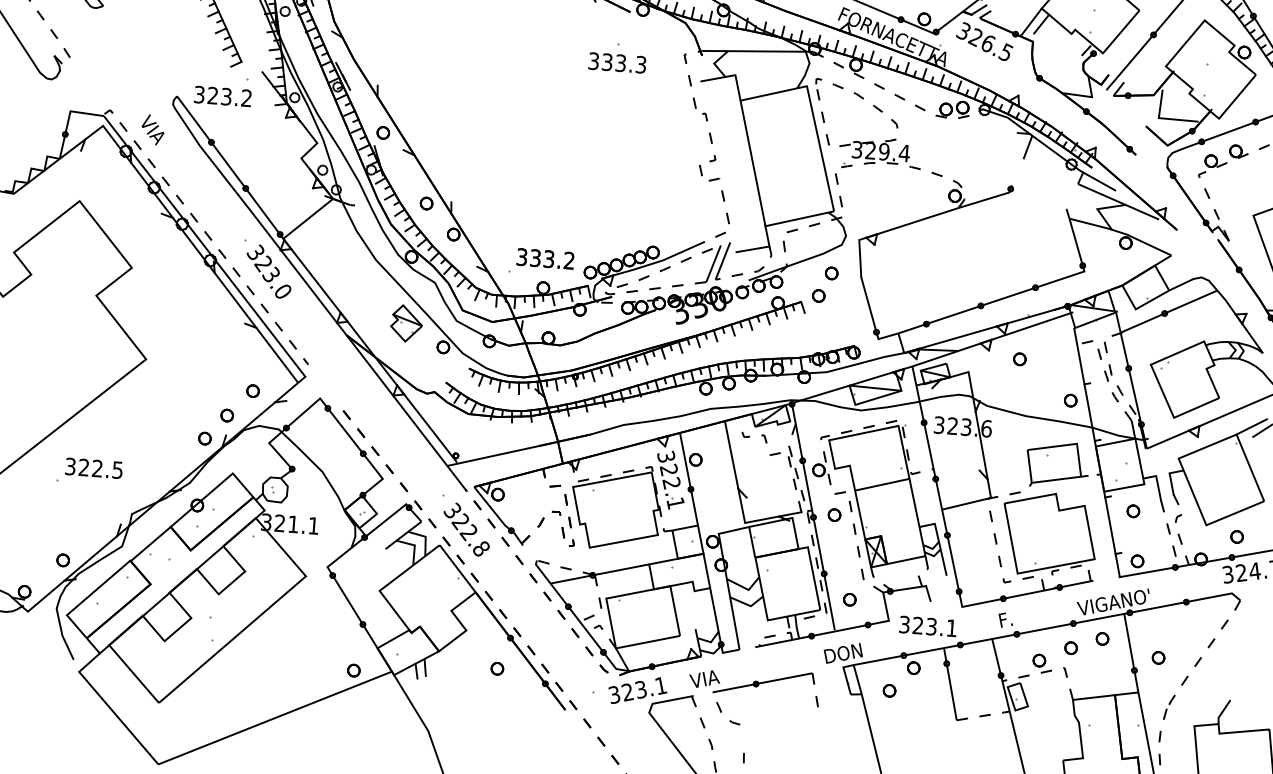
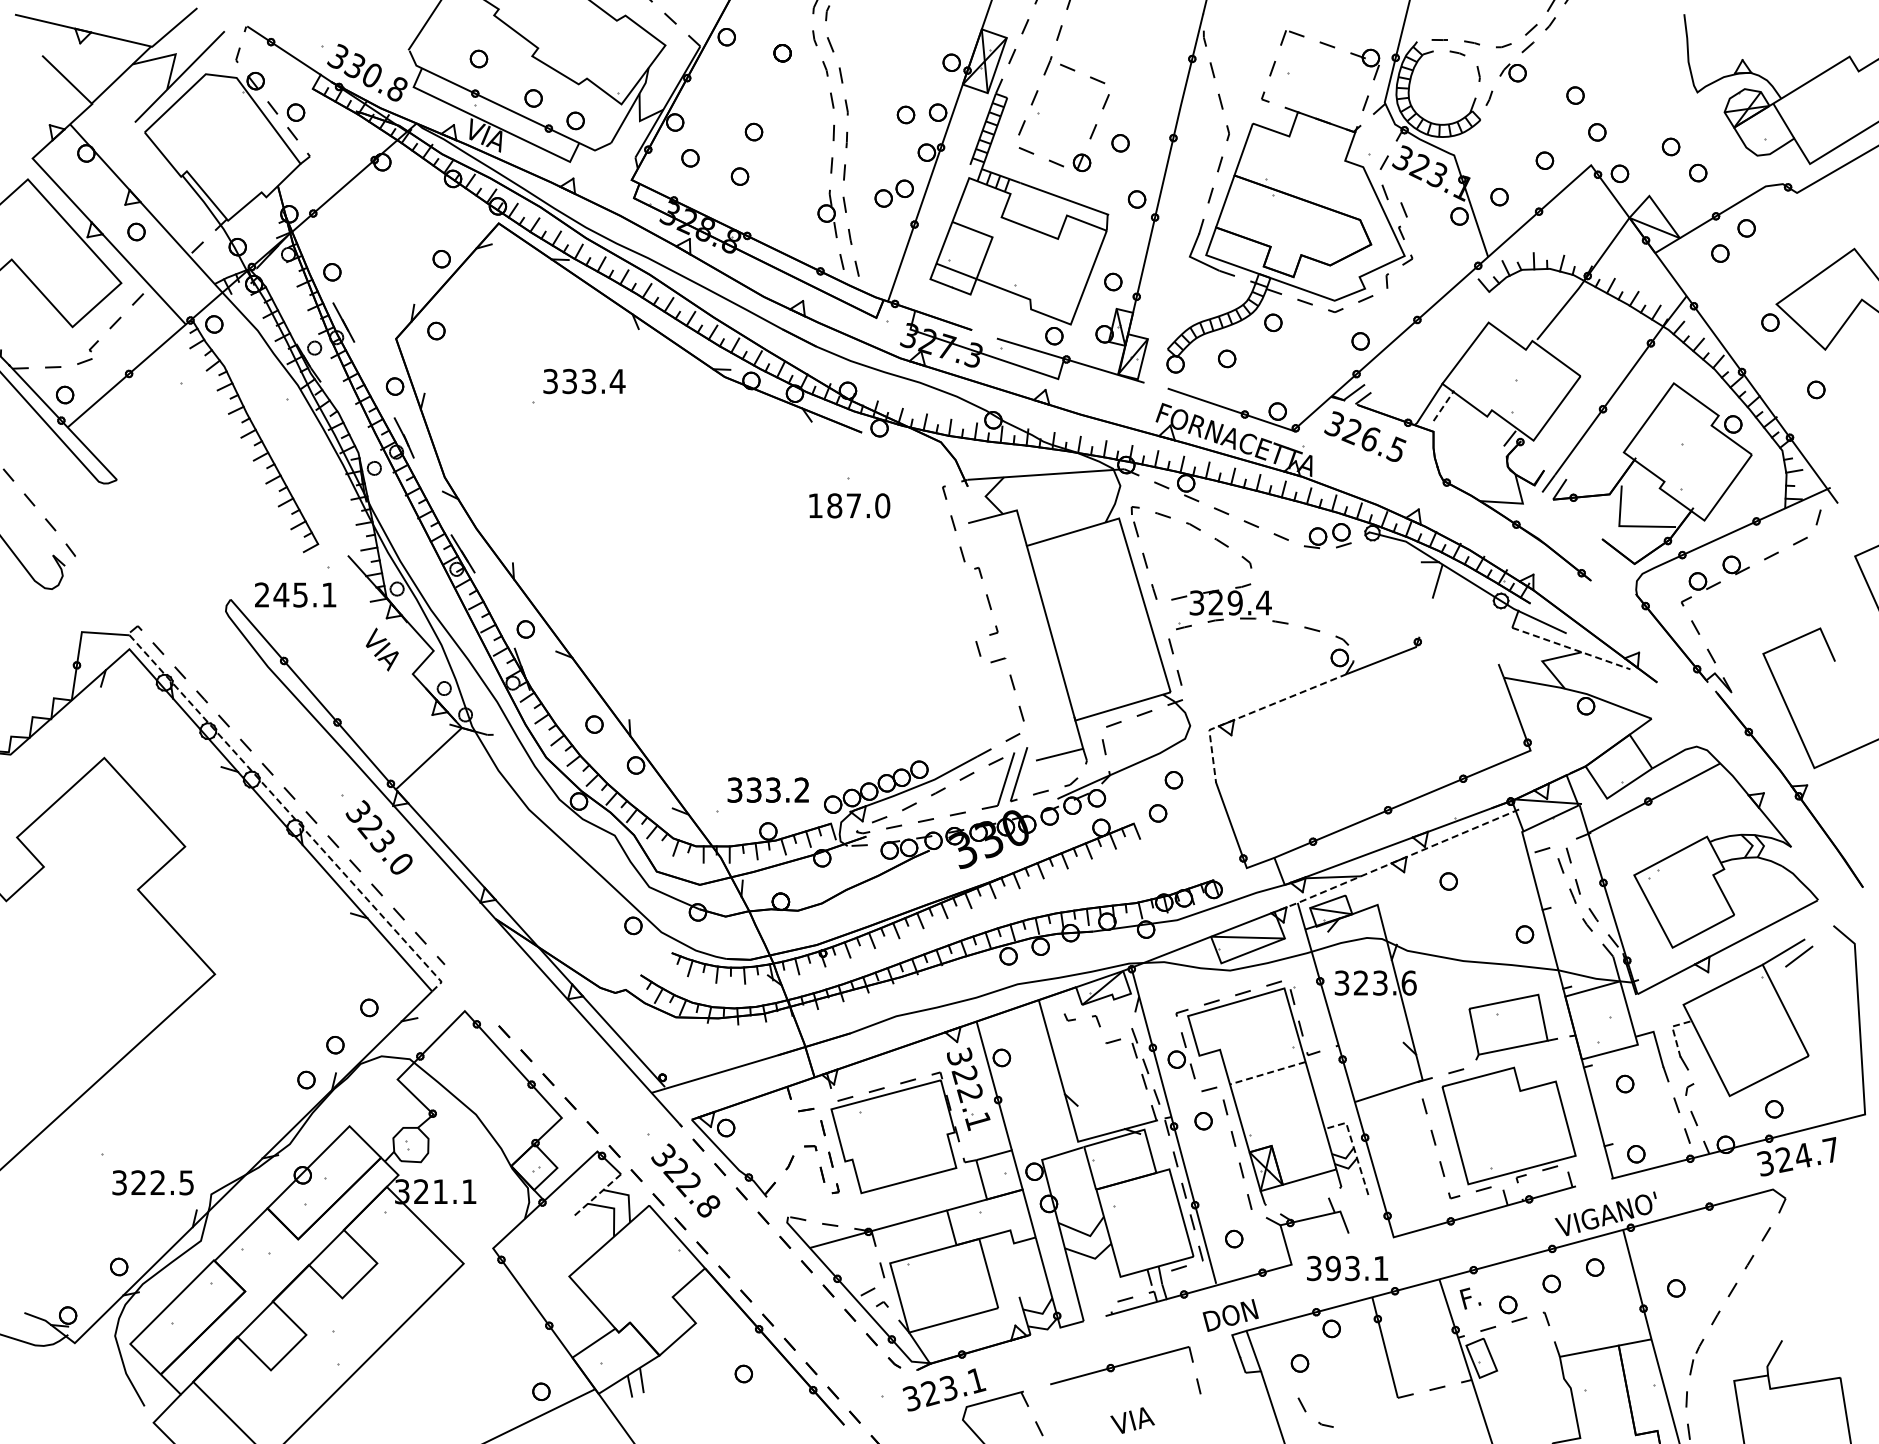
line: (1042, 23) -> (1444, 405), solid -> dashed
text: (617, 62) -> (849, 505), 333.3 -> 187.0
text: (222, 96) -> (295, 594), 323.2 -> 245.1
text: (153, 129) -> (382, 649), moved
line: (1118, 201) -> (1571, 648), solid -> dashed
line: (890, 229) -> (1252, 712), solid -> dashed
line: (207, 250) -> (290, 814), solid -> dashed
part: (406, 323) -> (578, 895), removed
line: (983, 342) -> (1395, 861), solid -> dashed
text: (93, 468) -> (152, 1182), moved
line: (1170, 476) -> (1673, 1031), solid -> dashed
line: (882, 484) -> (1267, 1073), solid -> dashed
line: (403, 535) -> (596, 1195), solid -> dashed
line: (938, 541) -> (1353, 1147), solid -> dashed
text: (1005, 620) -> (1470, 1298), moved
text: (917, 625) -> (1332, 1268), 323.1 -> 393.1
text: (704, 679) -> (1132, 1420), moved
line: (721, 712) -> (1306, 1411), moved

